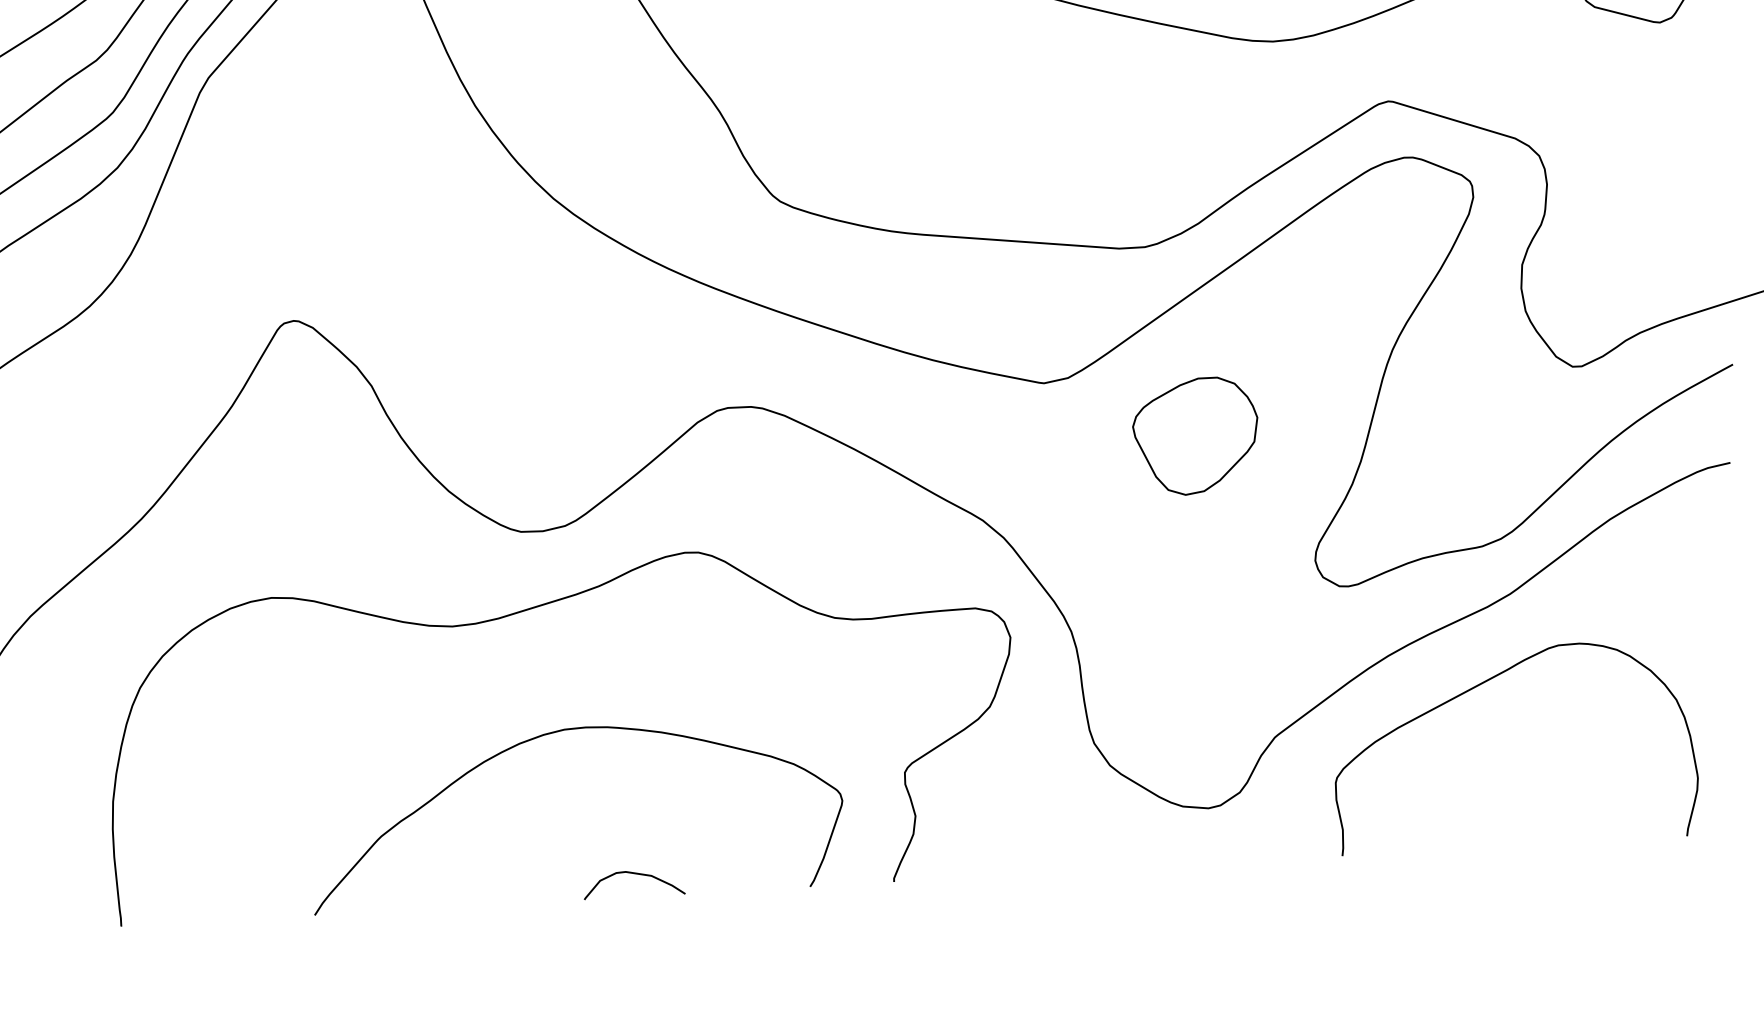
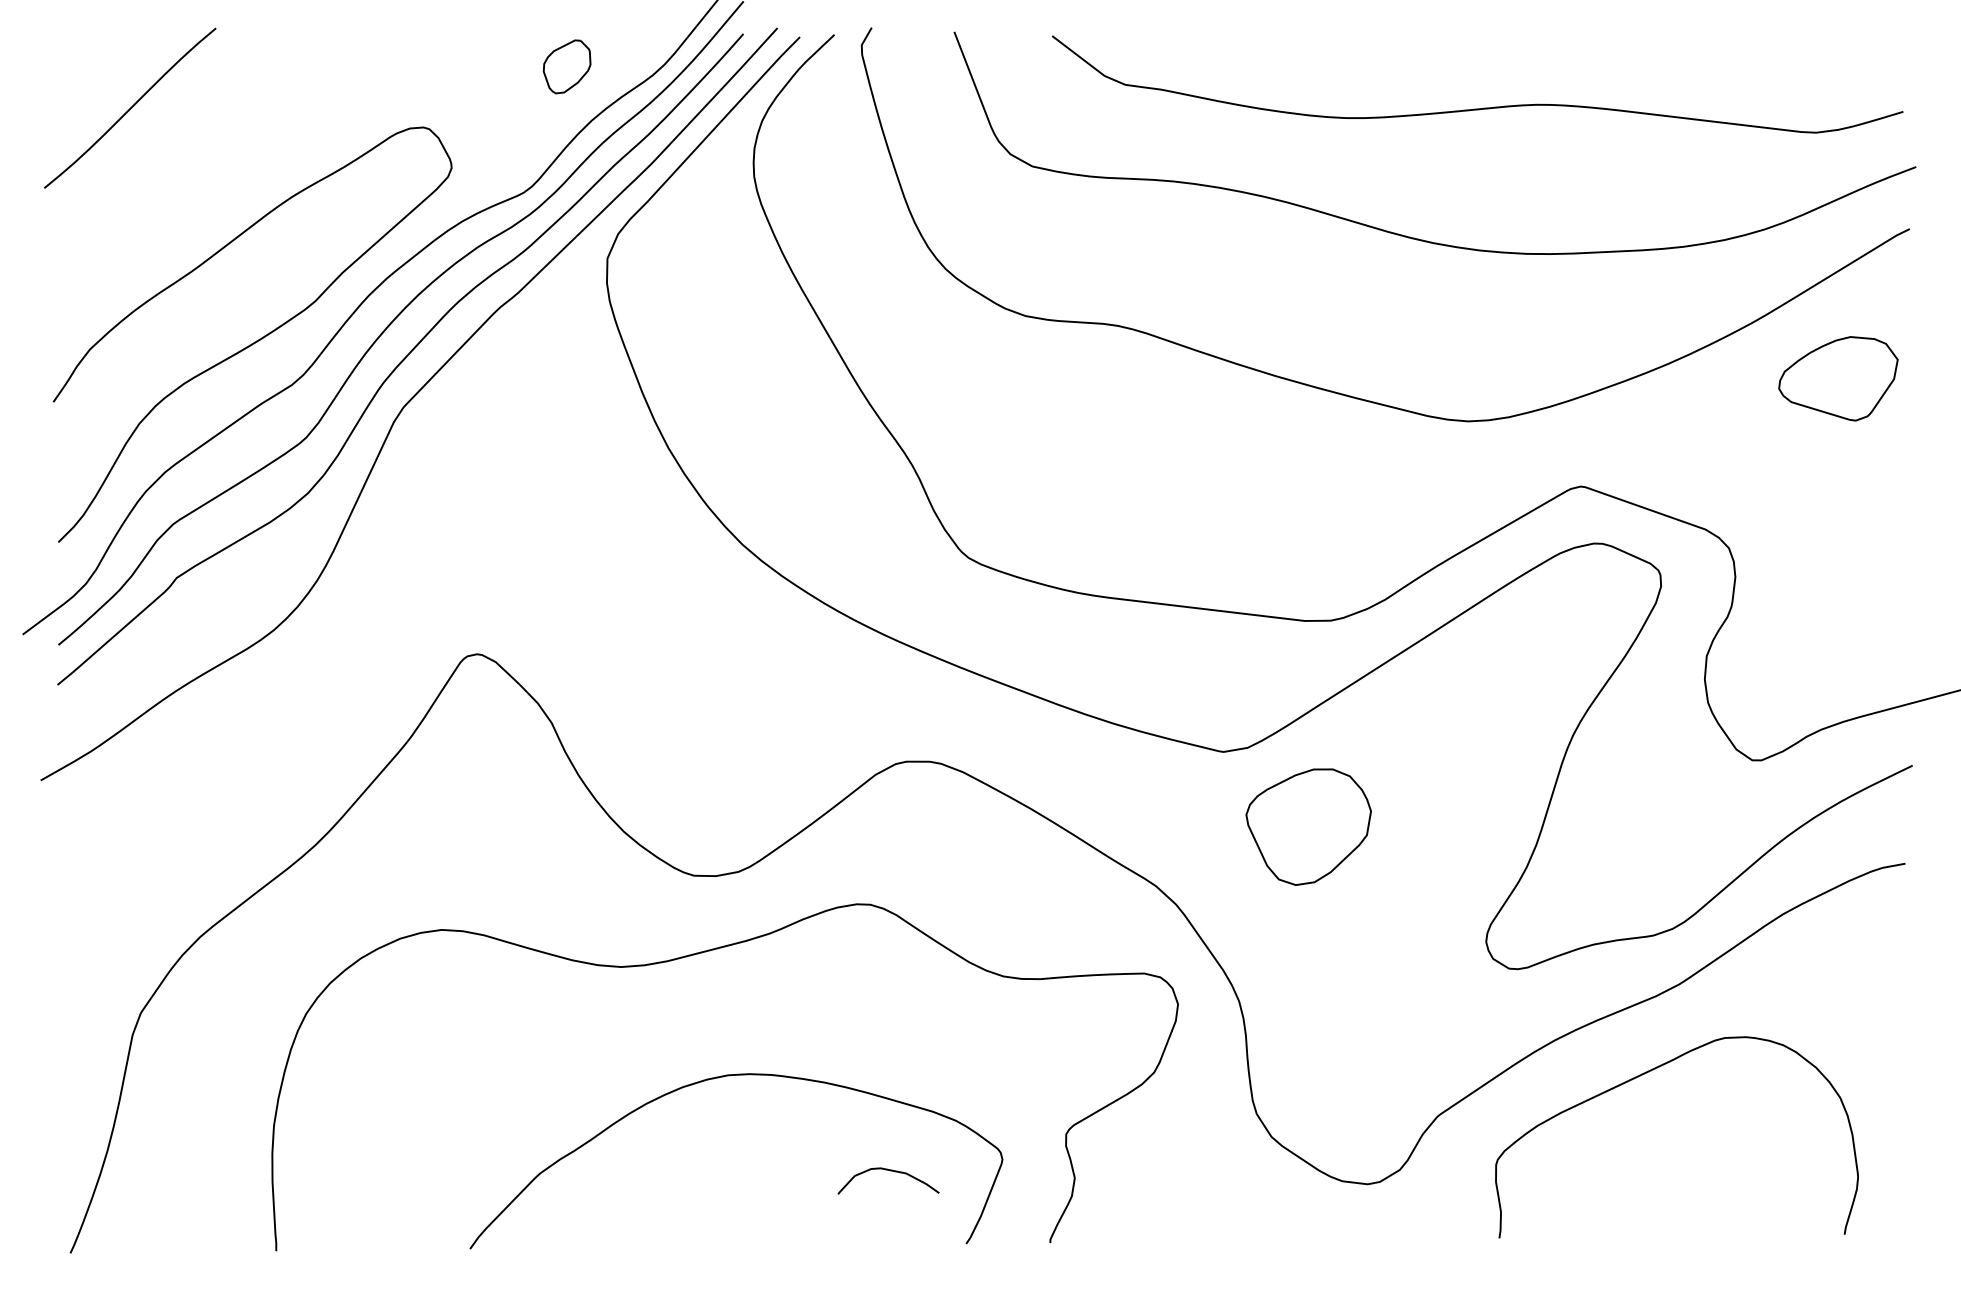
part: (1195, 435) -> (1308, 826), moved
curve: (635, 874) -> (890, 1171), moved

